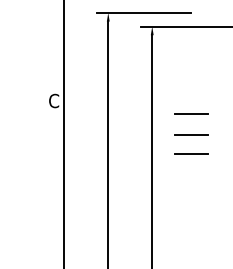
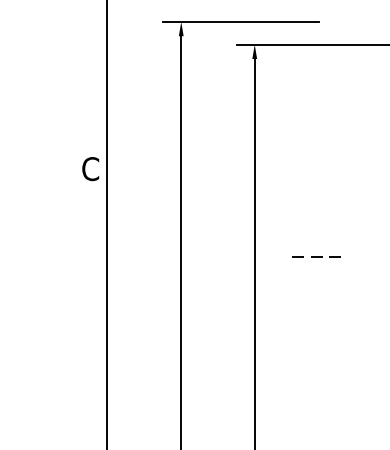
line: (190, 113) -> (318, 189), removed
line: (190, 134) -> (318, 225), removed
line: (191, 153) -> (320, 256), solid -> dashed

